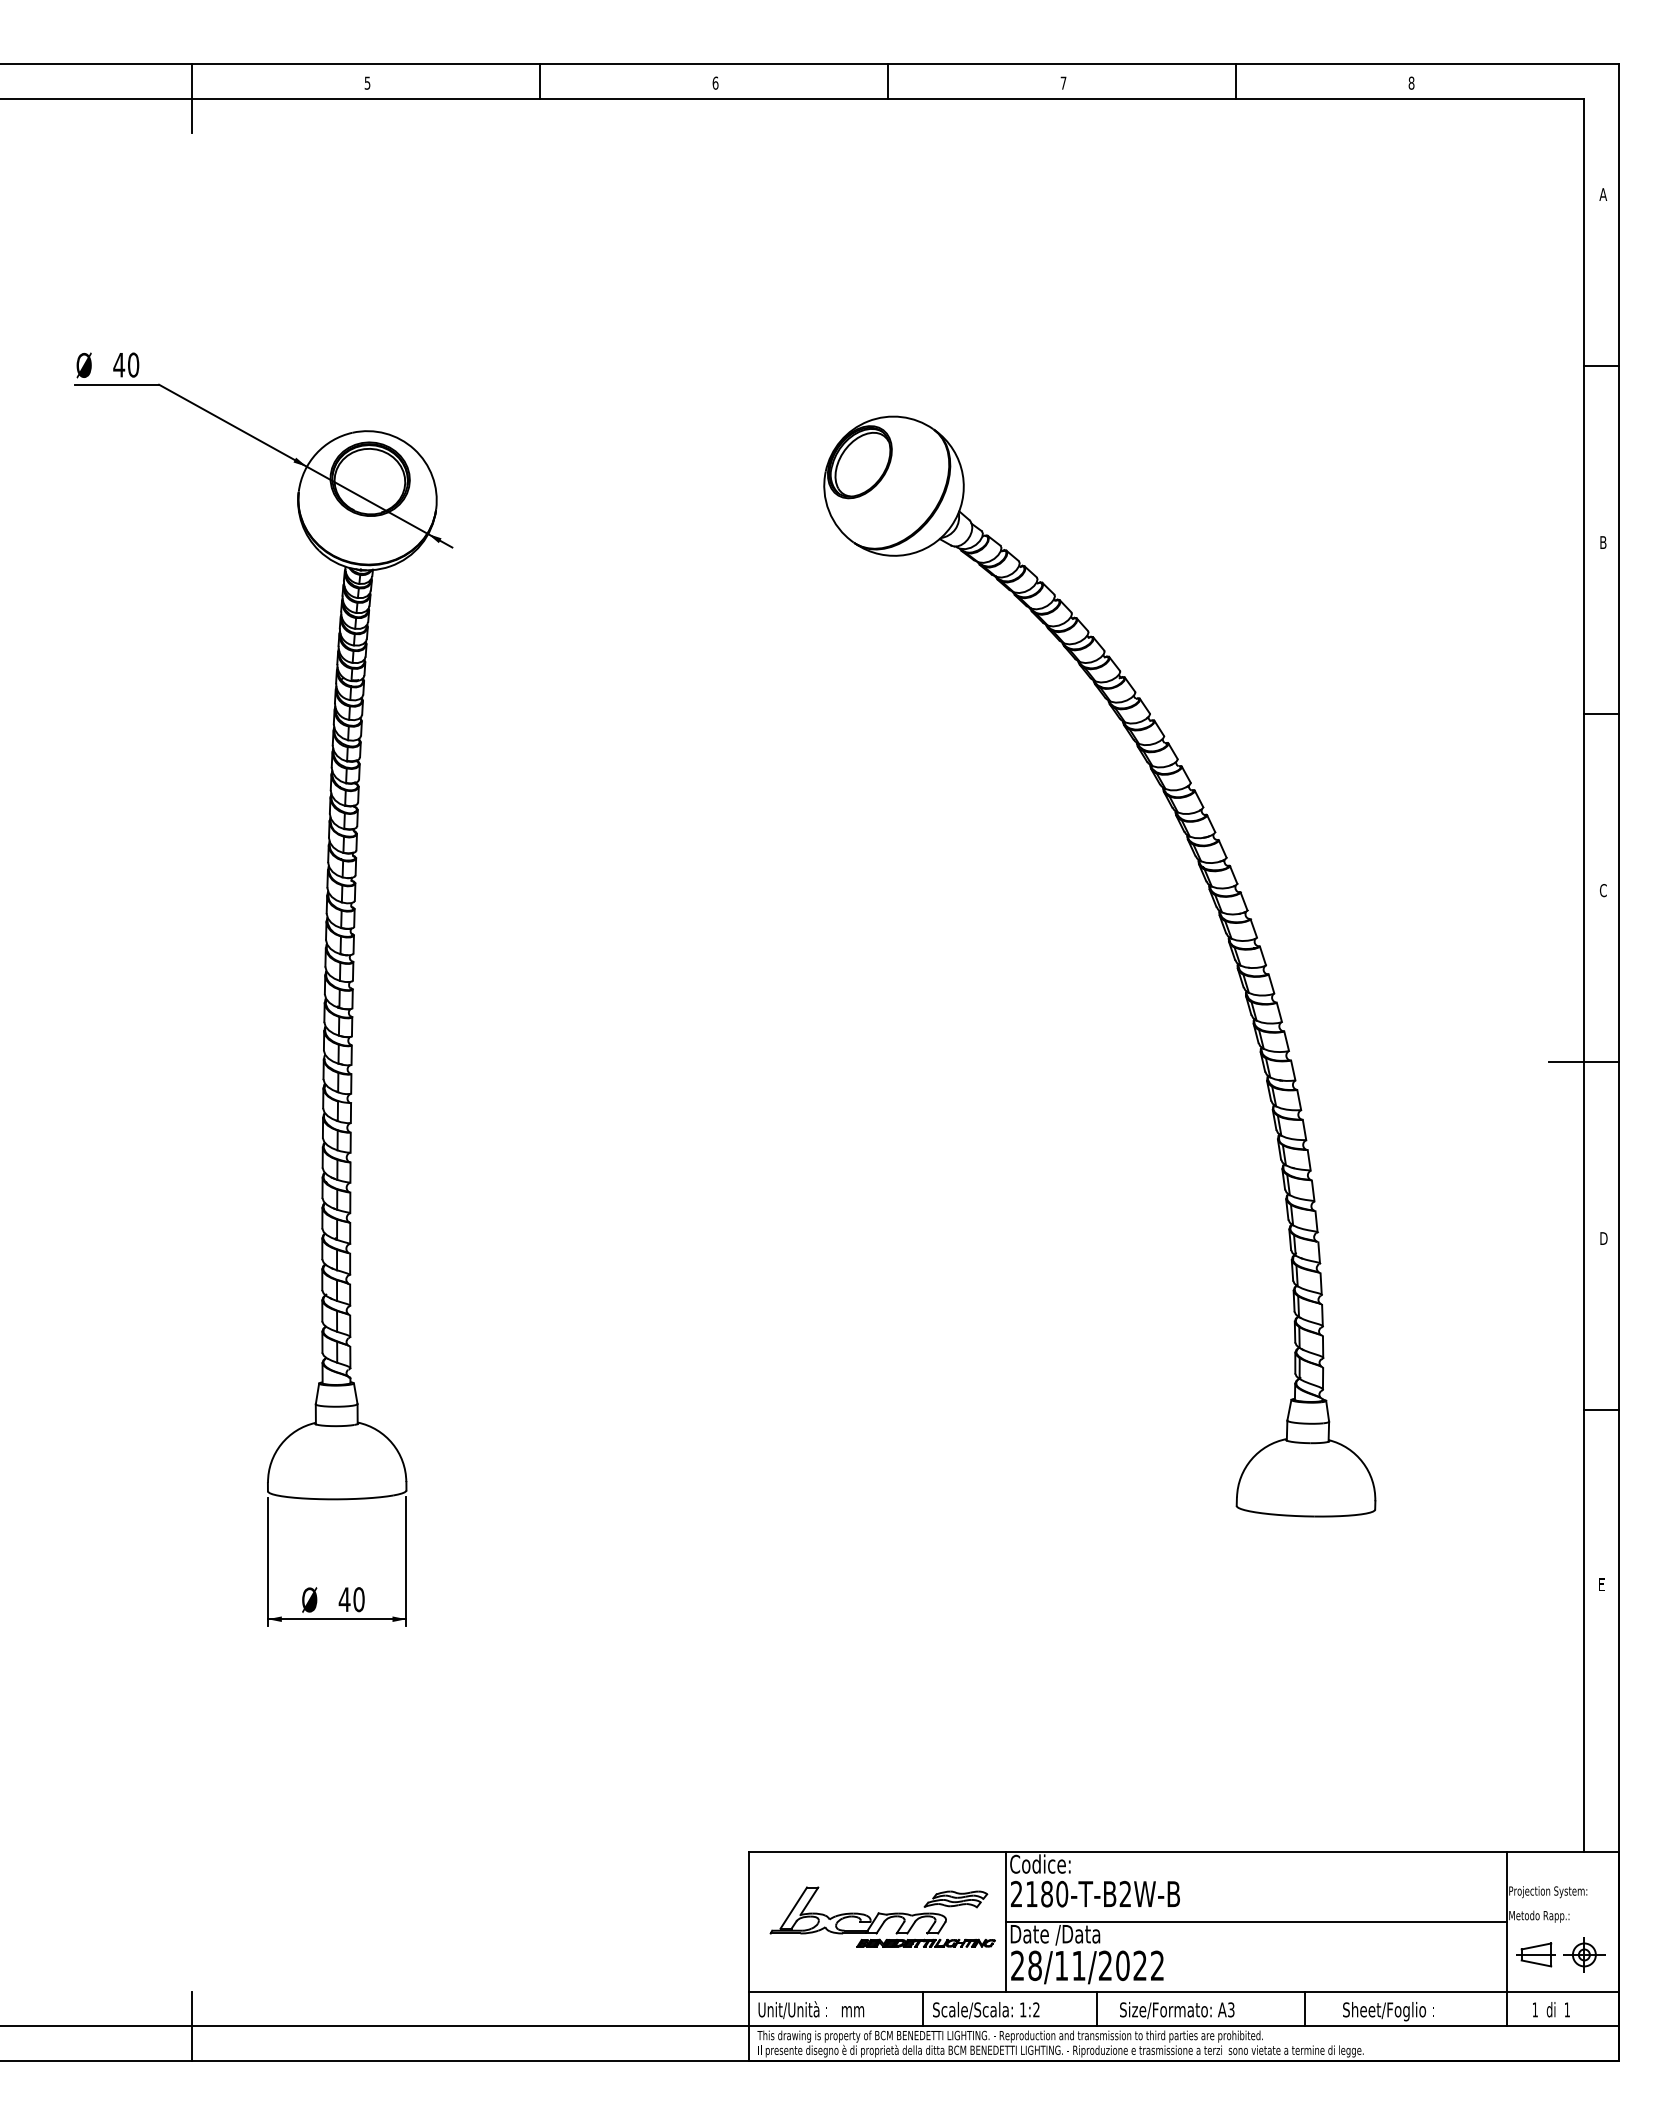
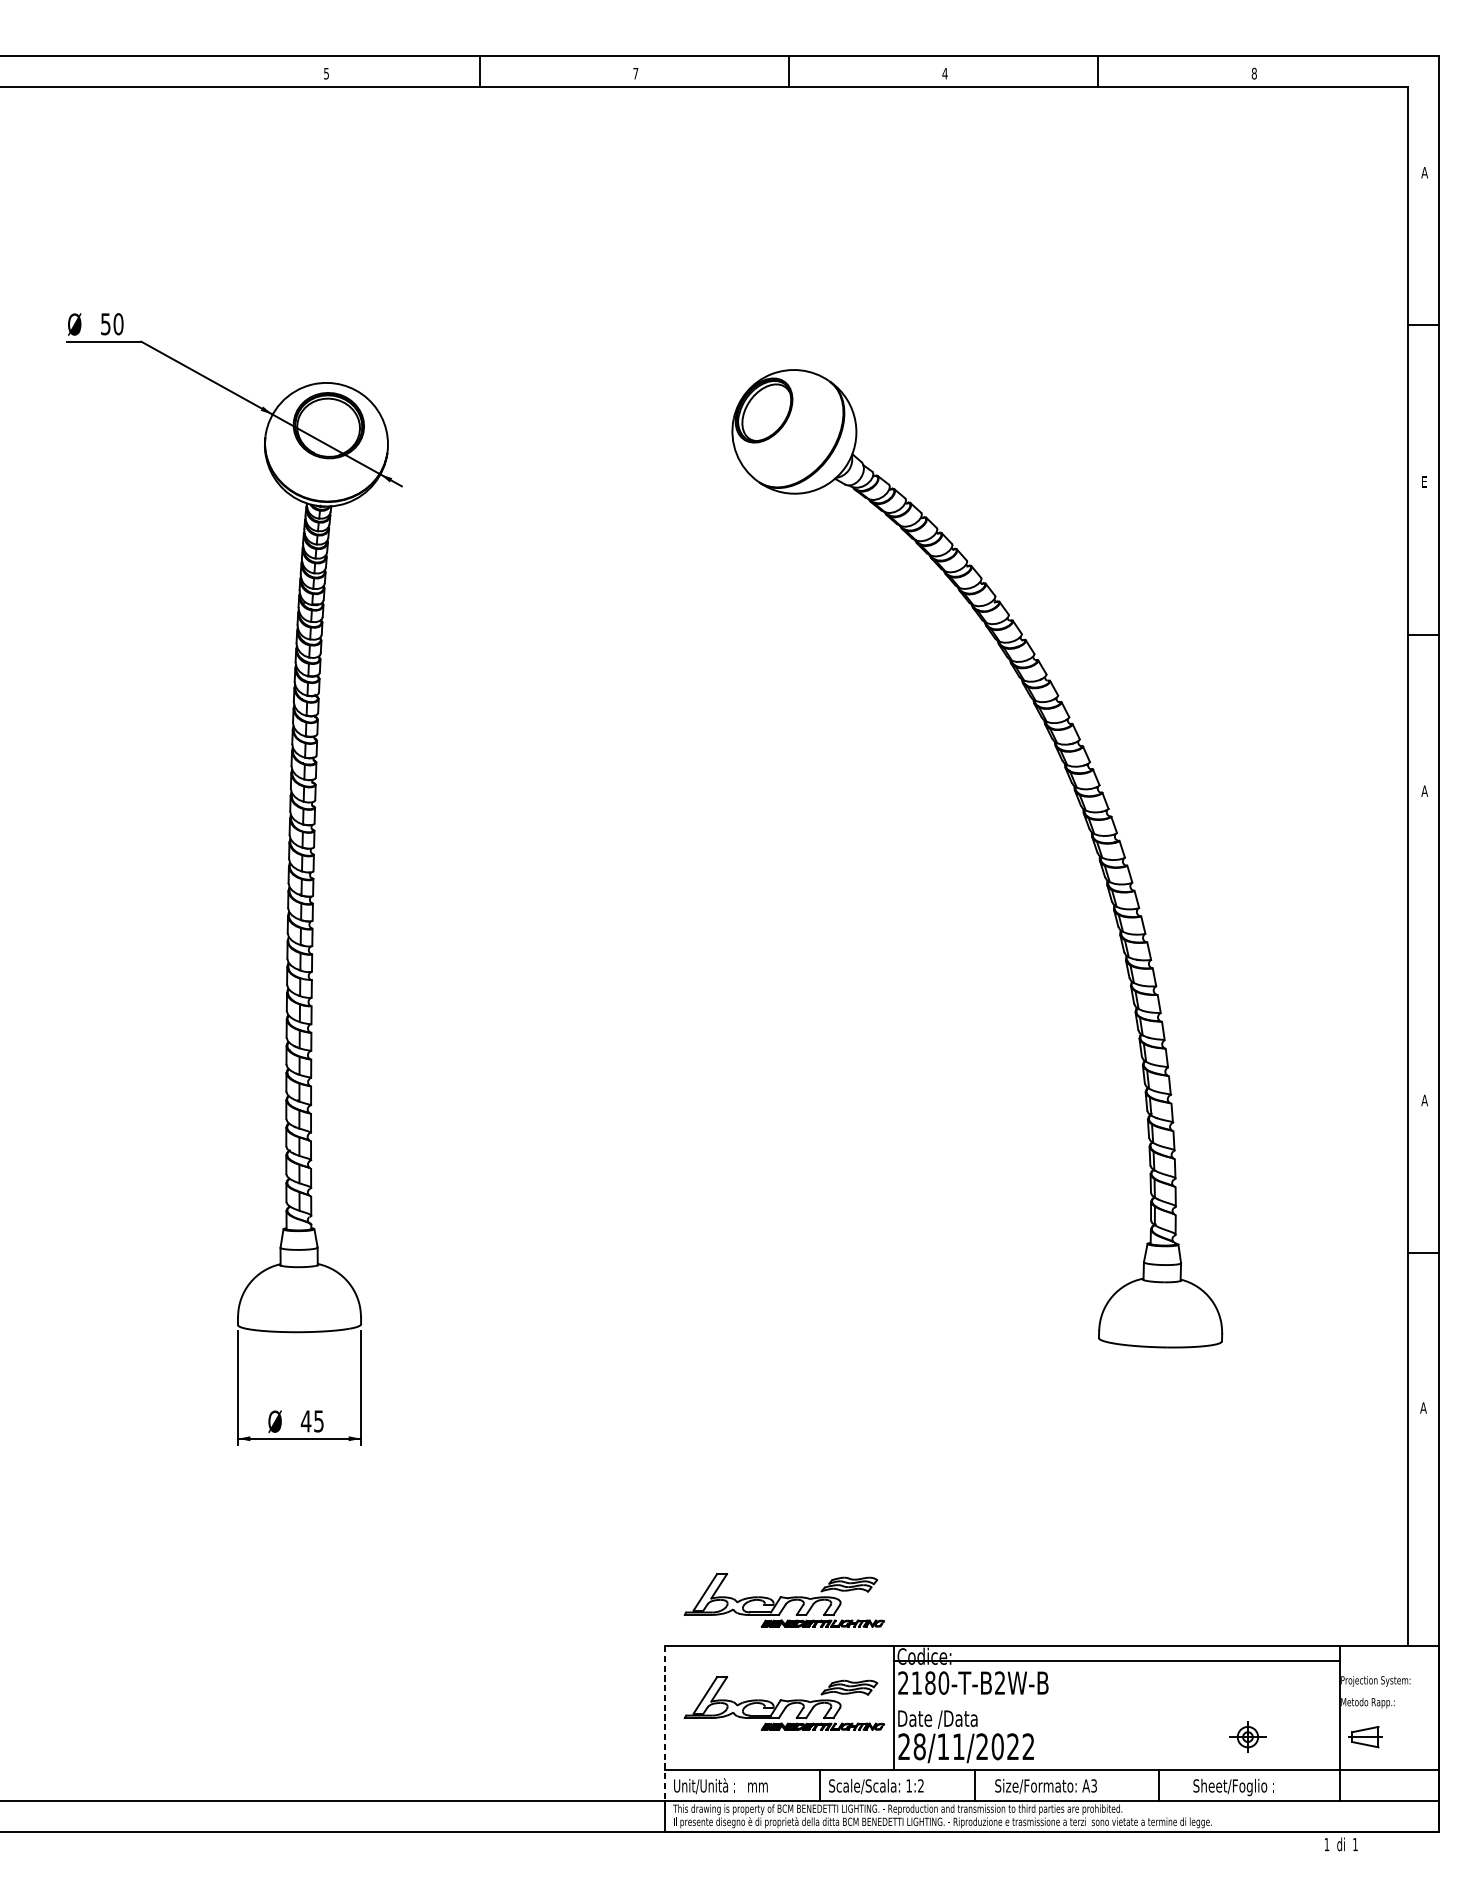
text: (715, 82) -> (635, 73), 6 -> 7
text: (1063, 82) -> (945, 73), 7 -> 4
line: (192, 98) -> (170, 87), removed
text: (119, 365) -> (106, 324), 40 -> 50
text: (1603, 542) -> (1424, 481), B -> E
text: (1603, 890) -> (1424, 791), C -> A
line: (1583, 1062) -> (1407, 944), removed
text: (1603, 1238) -> (1424, 1100), D -> A
text: (1601, 1584) -> (1423, 1407), E -> A
text: (358, 1599) -> (318, 1421), 40 -> 45
part: (882, 1800) -> (784, 1599), added
line: (1256, 1922) -> (1116, 1661), moved
line: (748, 1939) -> (665, 1723), solid -> dashed
part: (1584, 1954) -> (1248, 1736), moved
text: (1551, 2009) -> (1341, 1844), moved
line: (192, 2026) -> (170, 1800), removed

